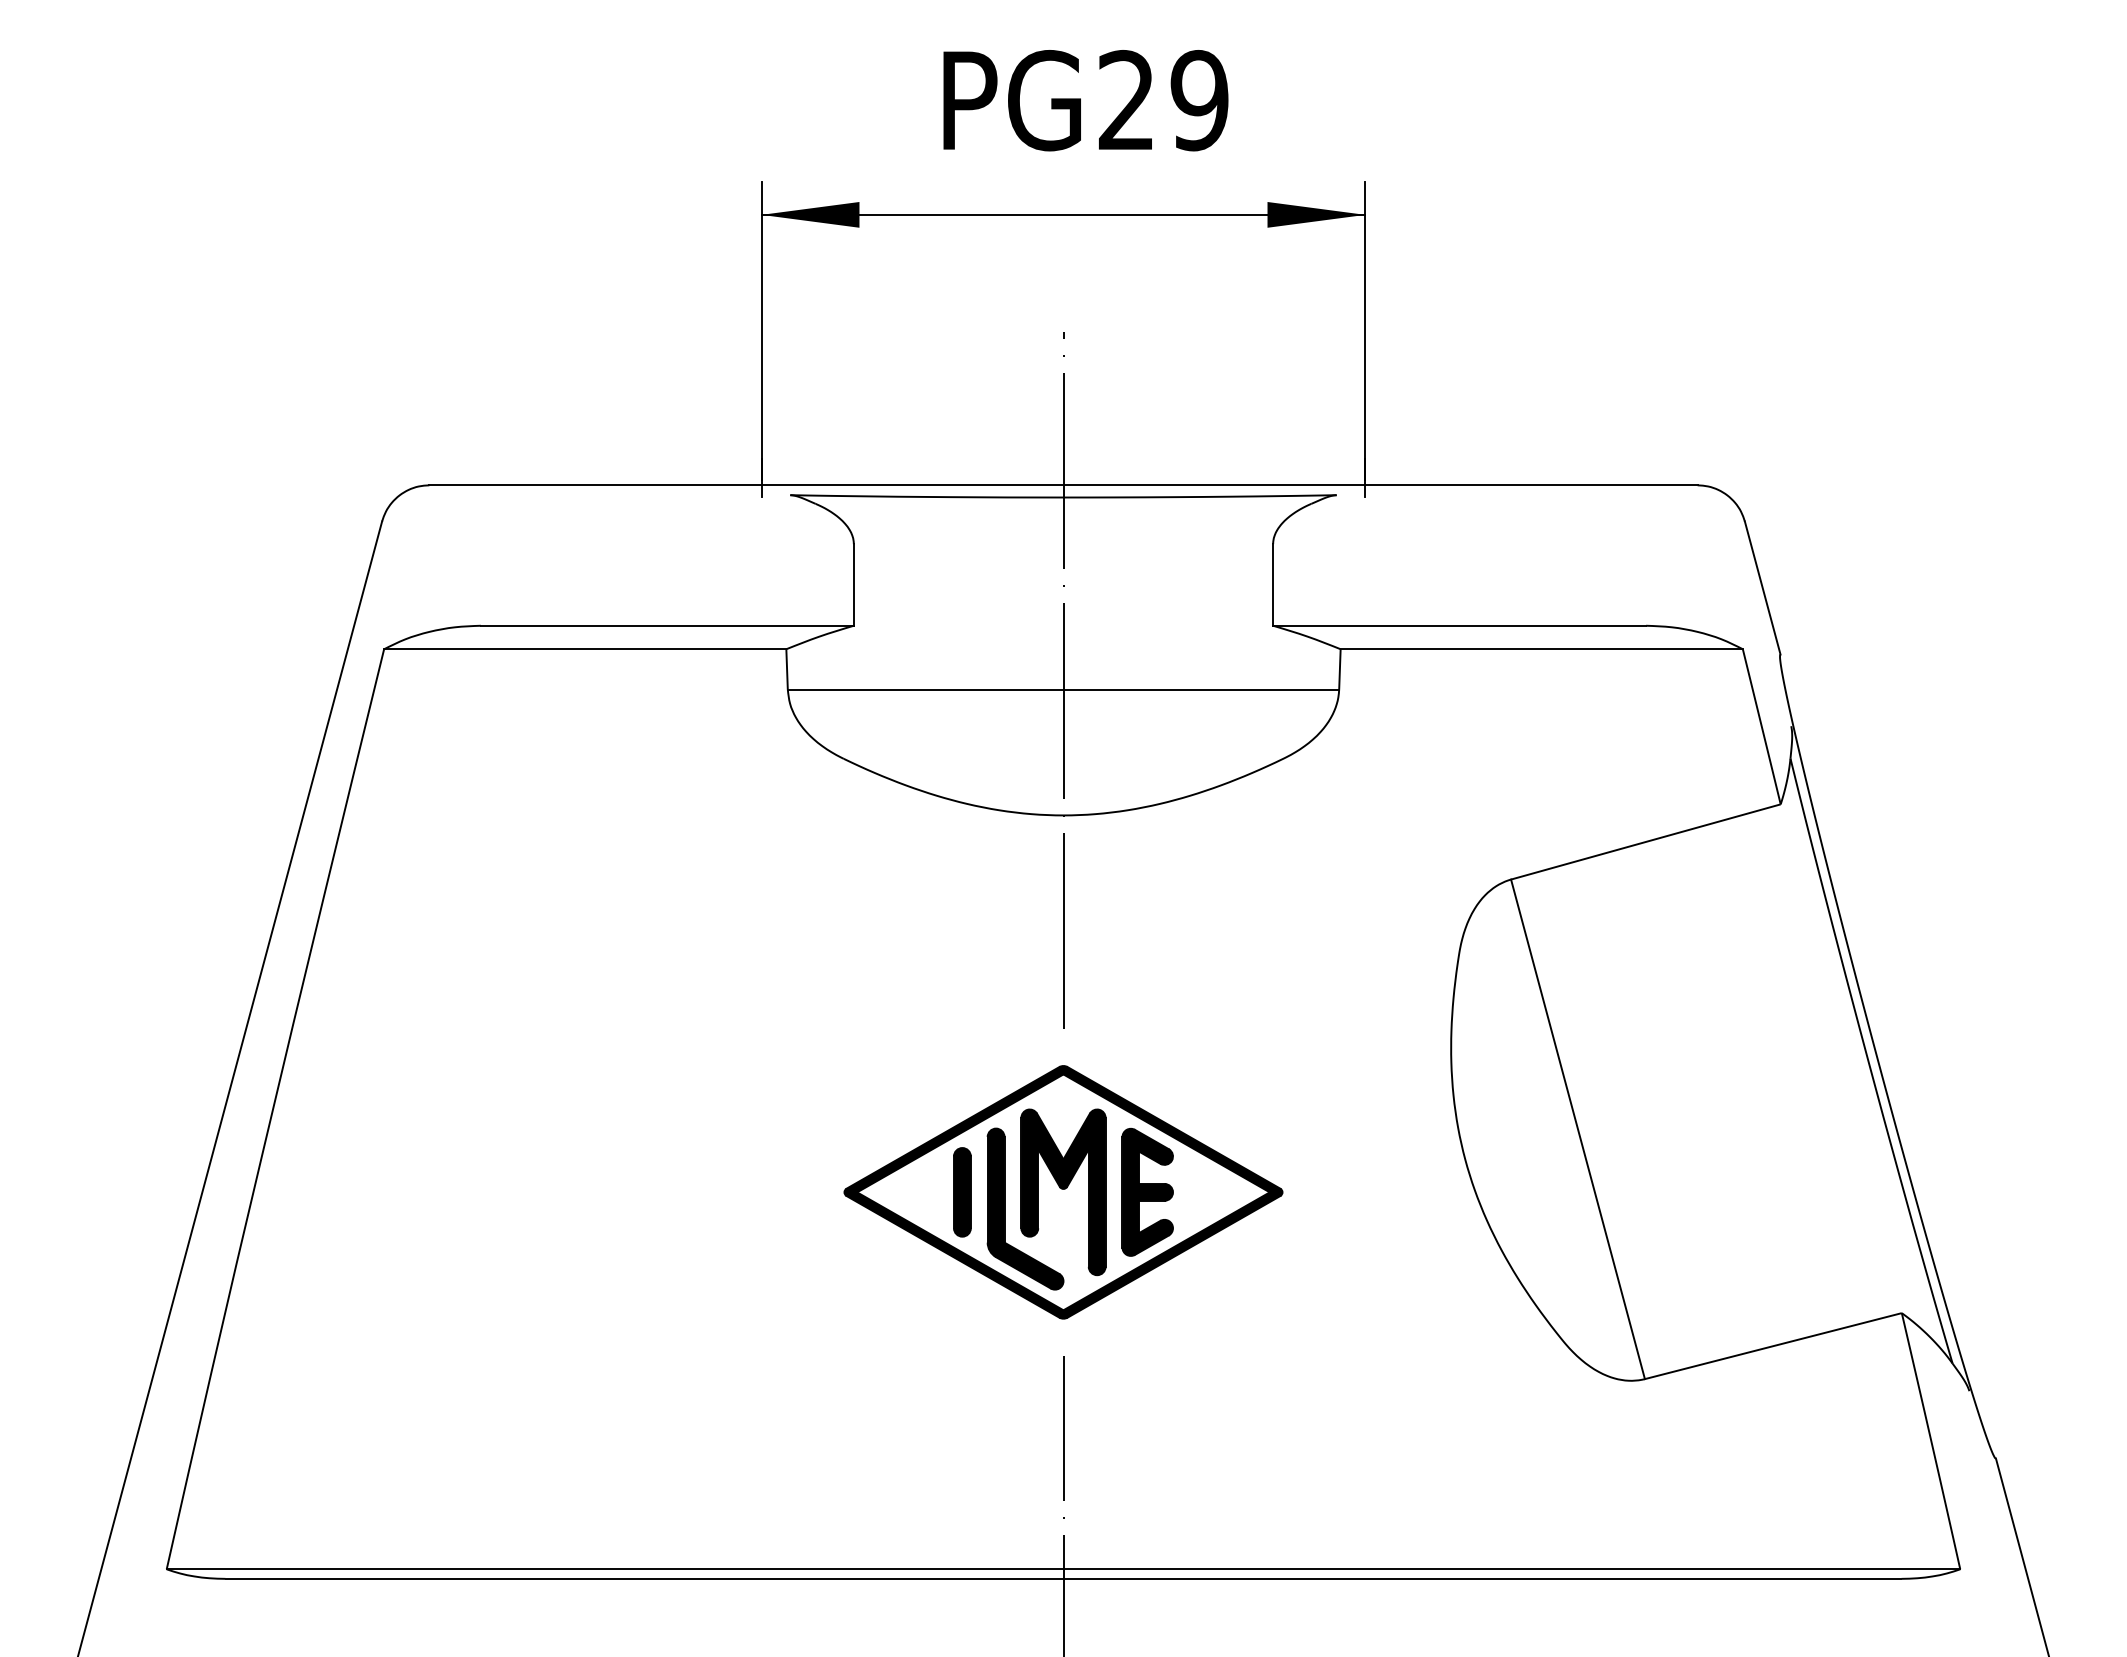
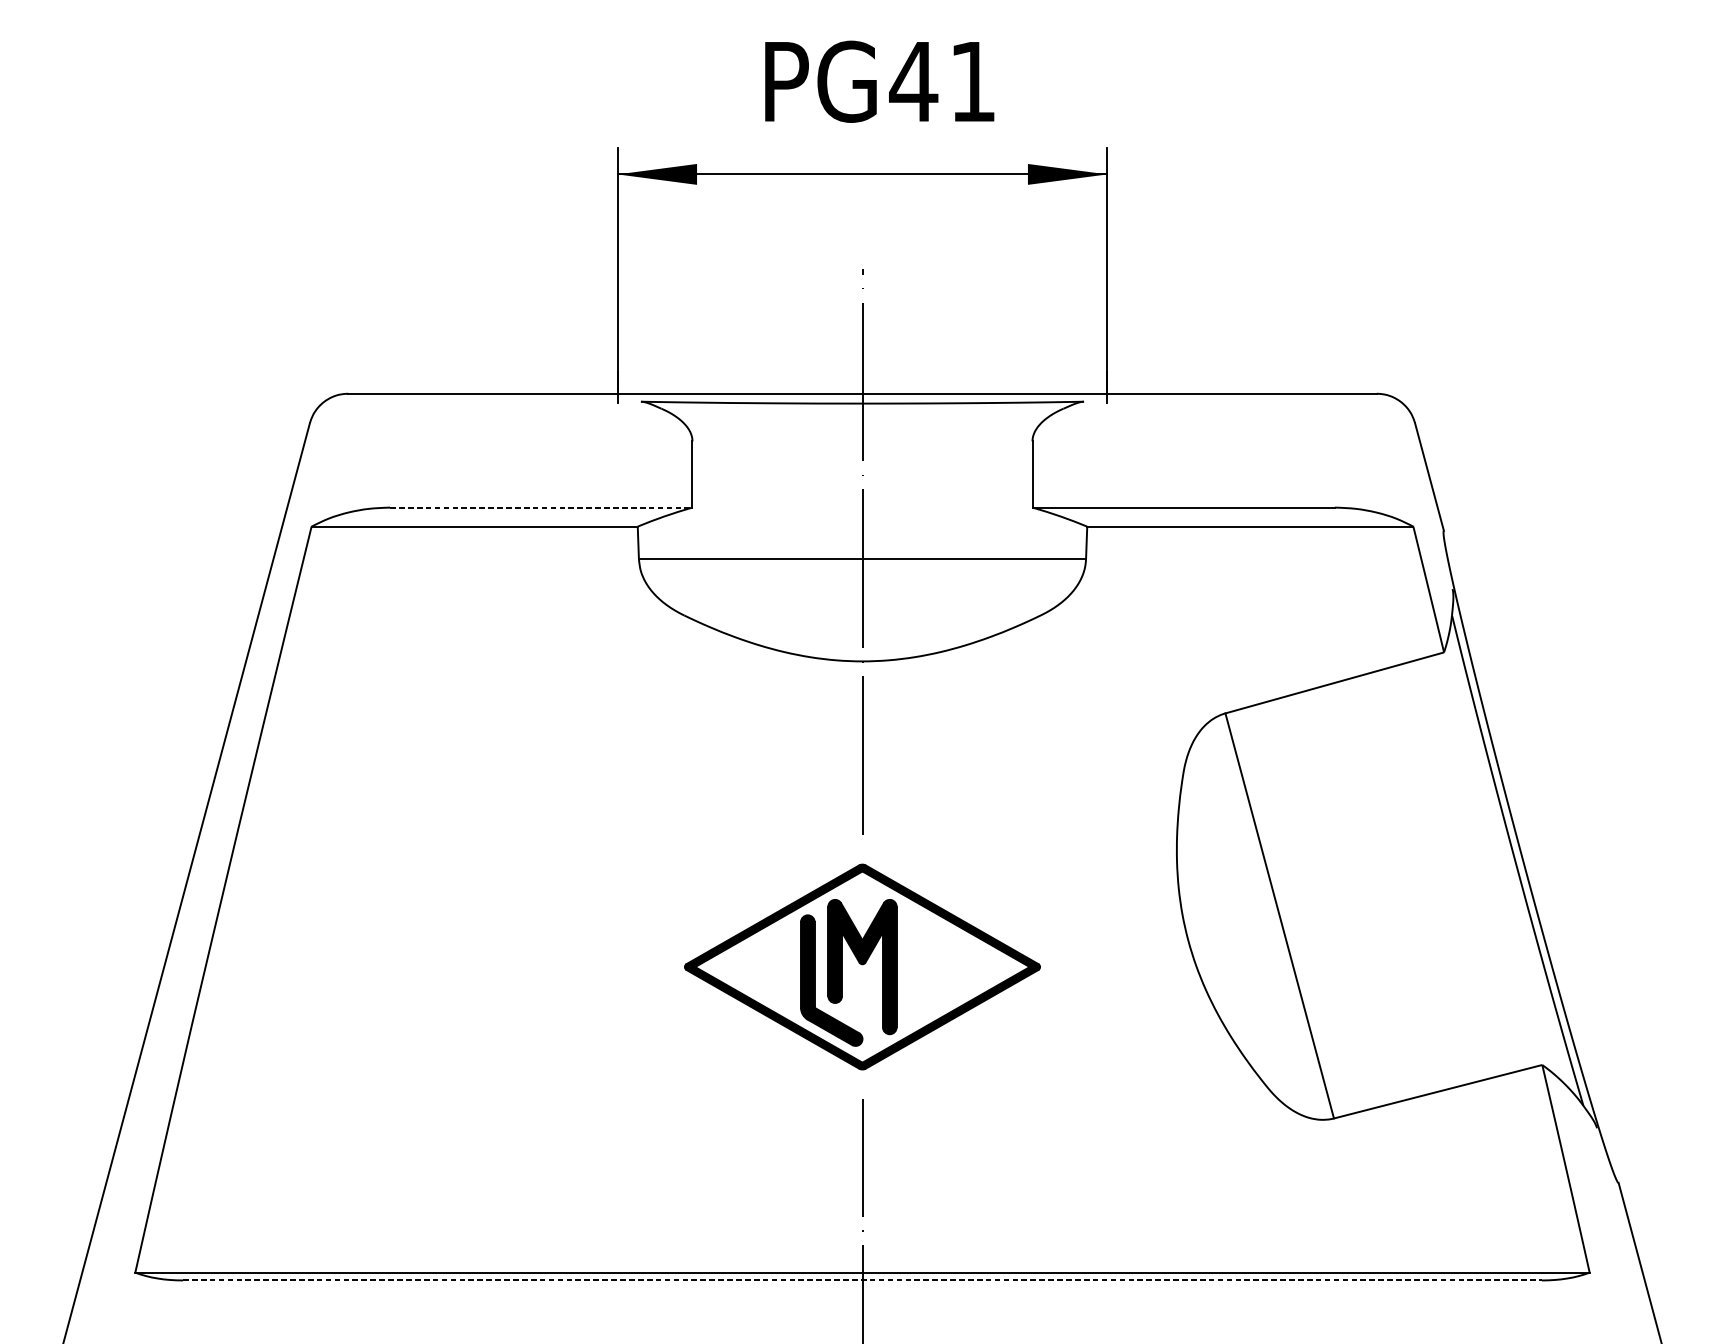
text: (1162, 100) -> (942, 81), 29 -> 41
line: (667, 625) -> (541, 507), solid -> dashed
part: (1147, 1191) -> (930, 966), removed
part: (962, 1192) -> (780, 967), removed
line: (1063, 1578) -> (862, 1280), solid -> dashed

